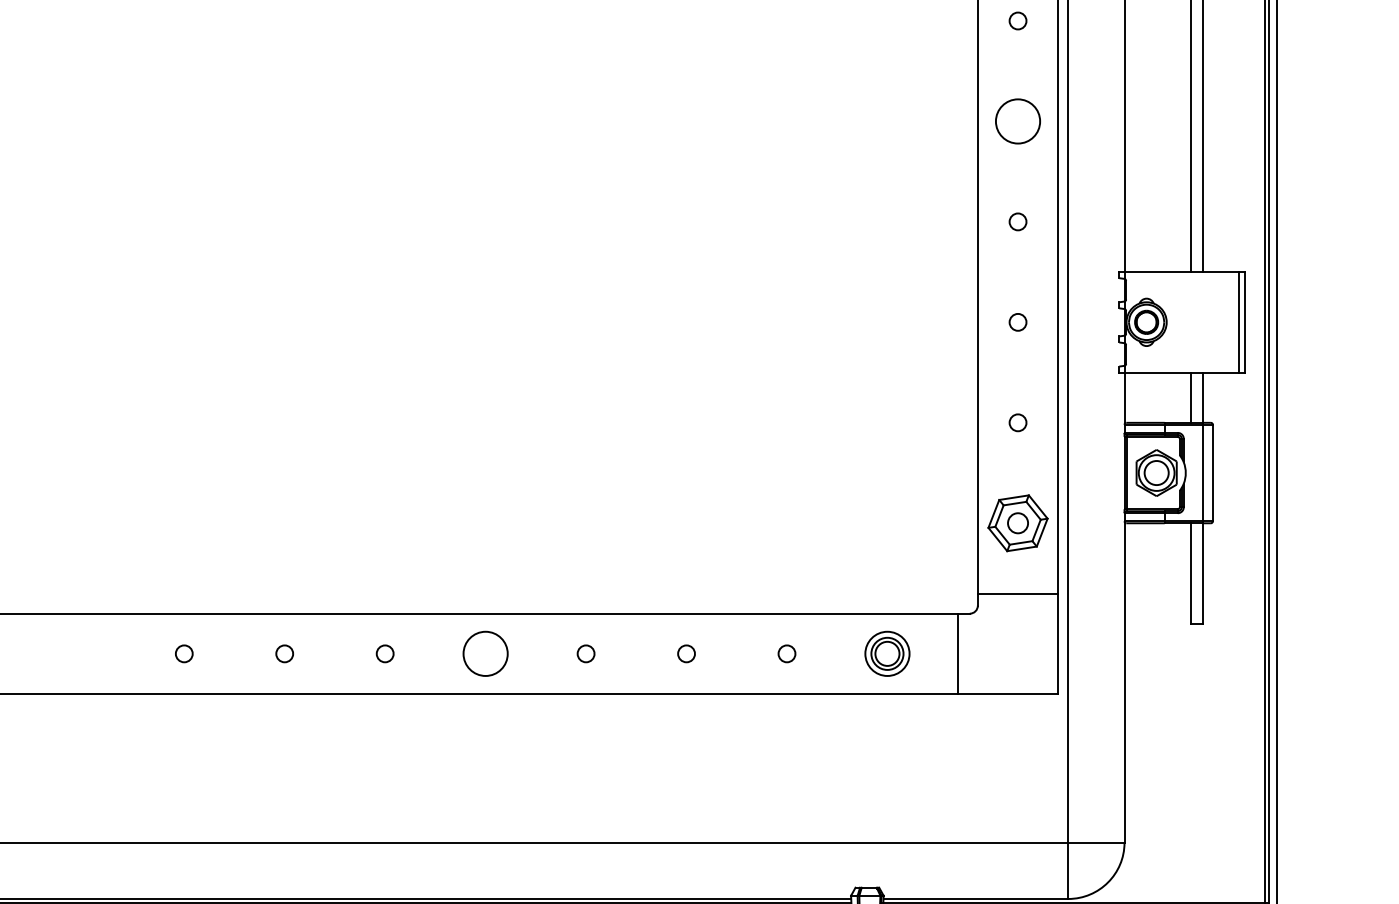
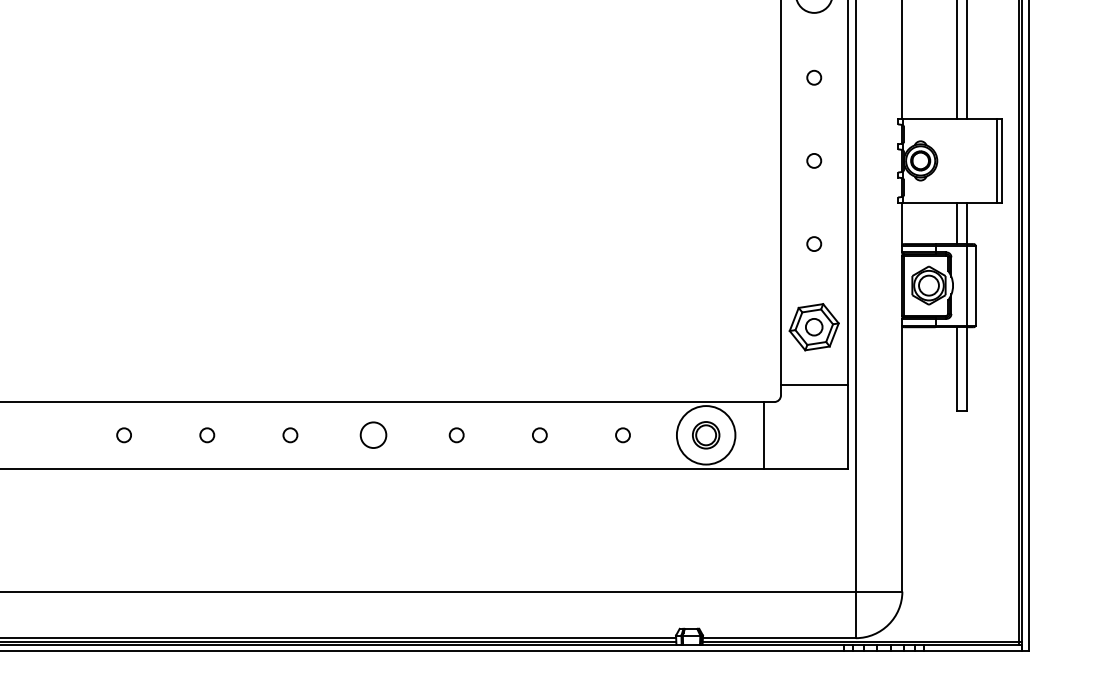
circle: (485, 653) -> (373, 435), size x0.7
circle: (887, 653) -> (706, 435), size x1.6

